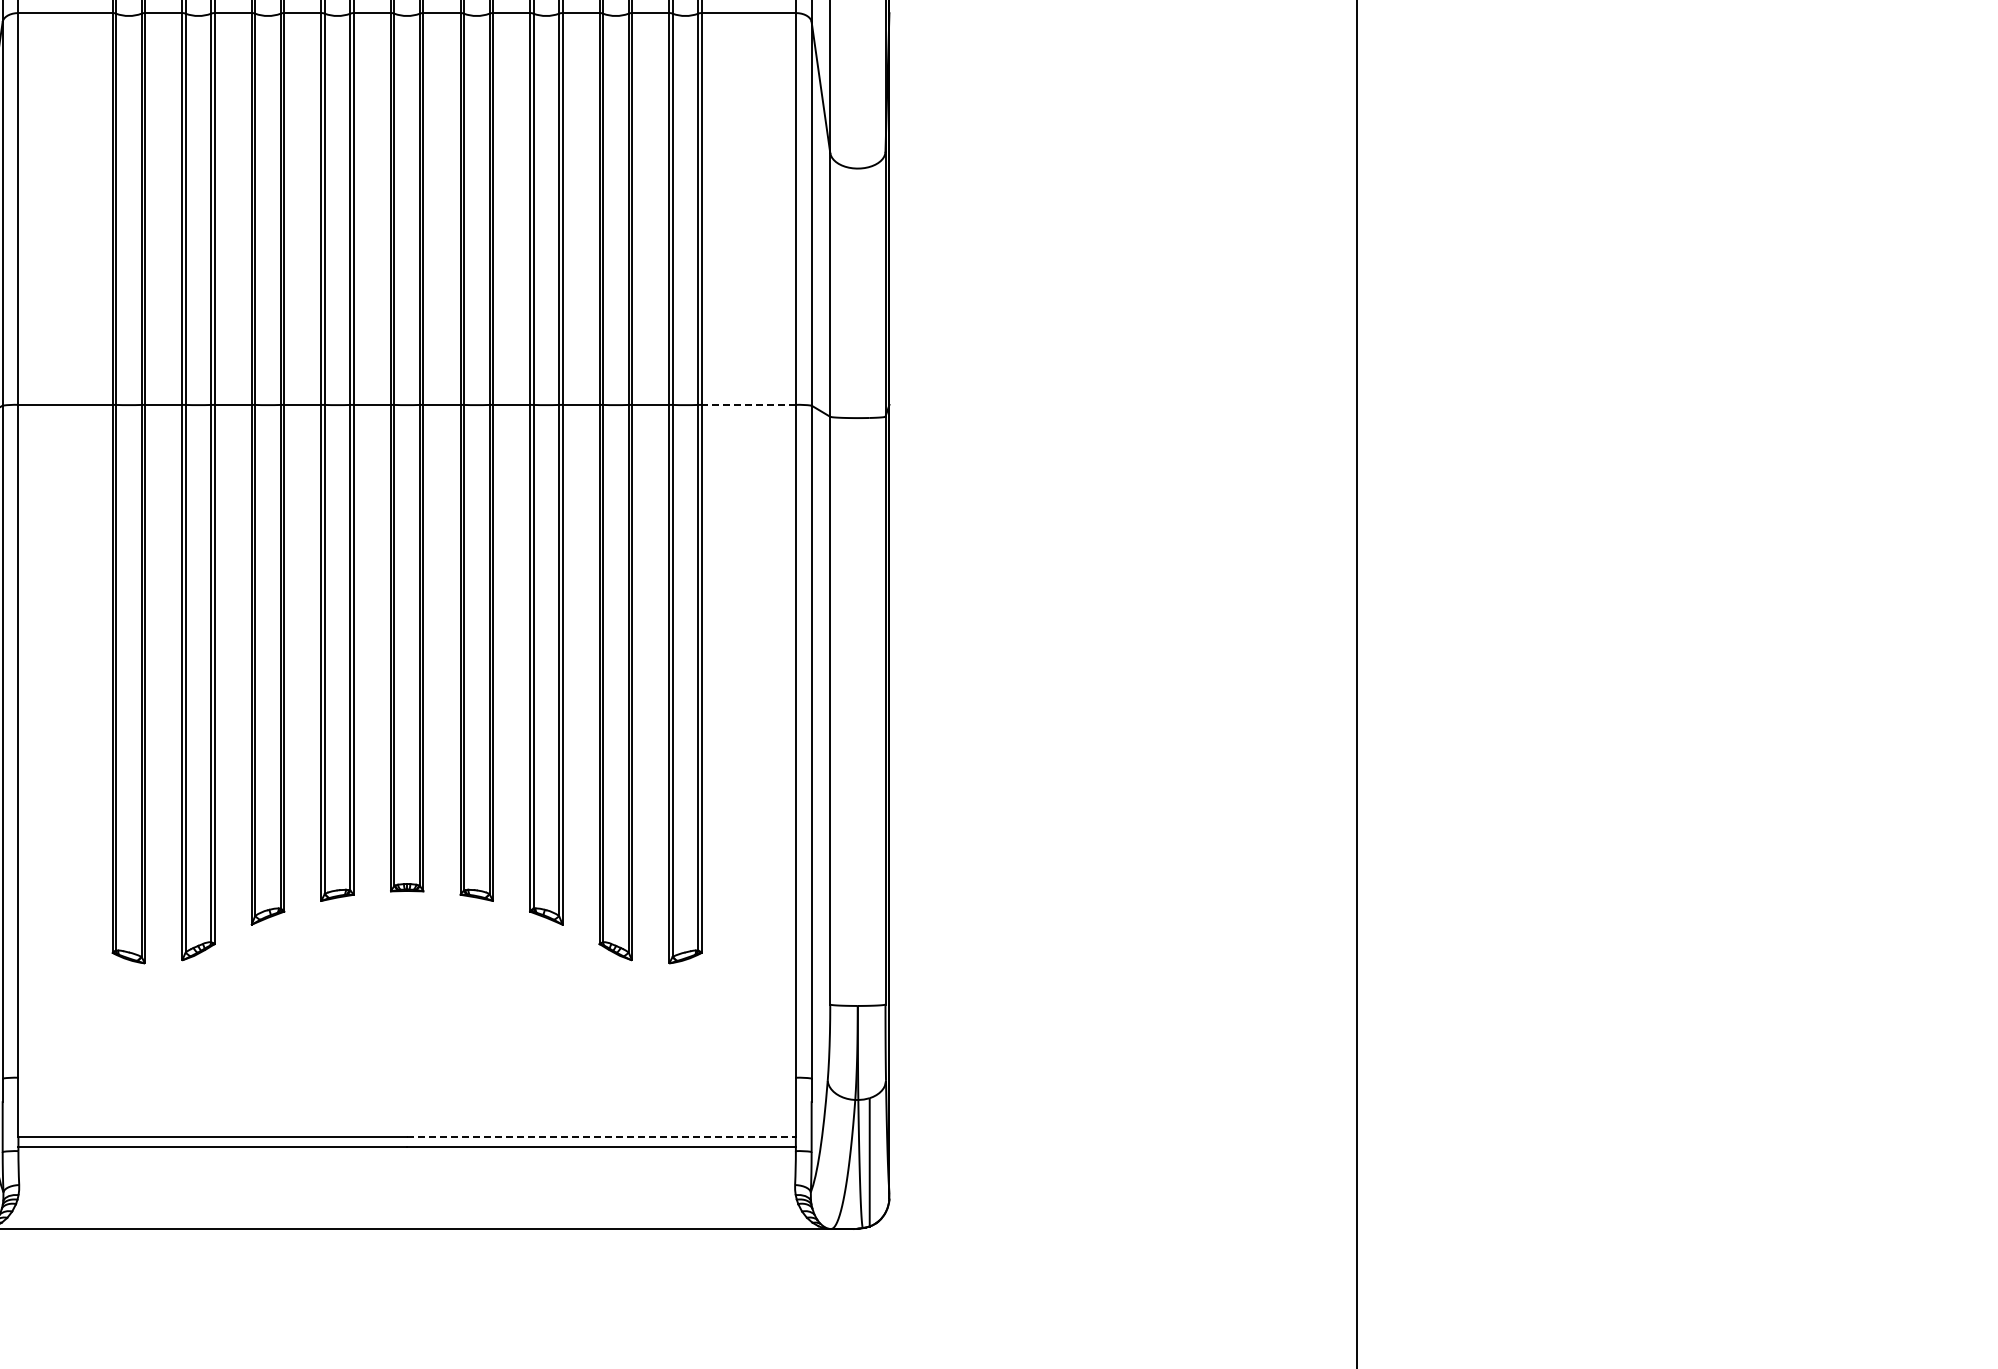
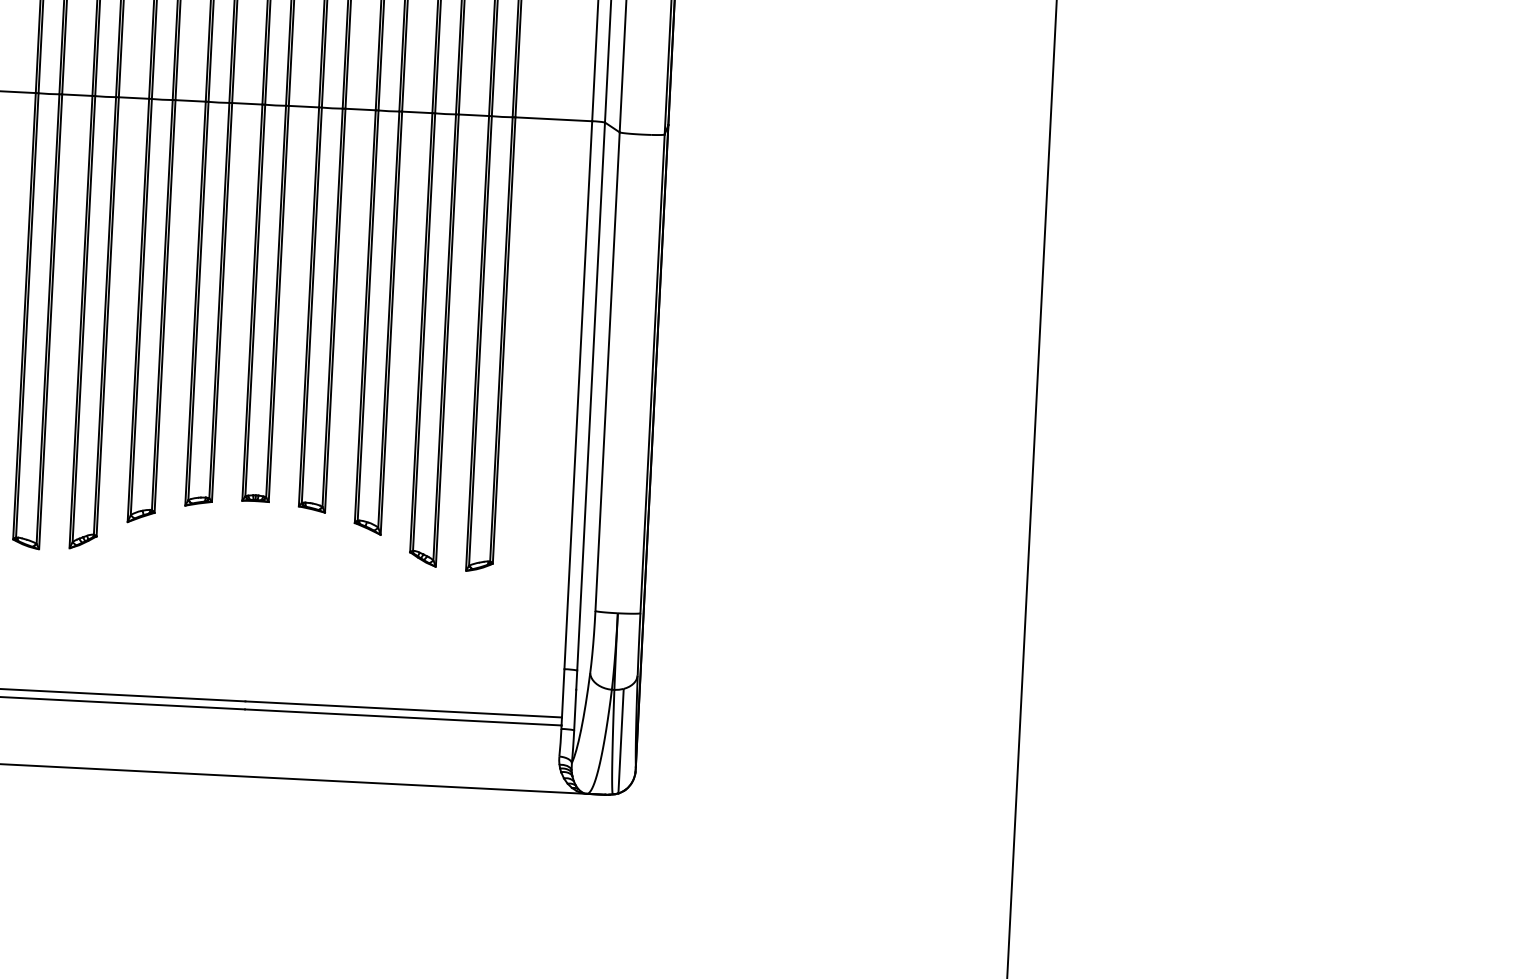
line: (748, 404) -> (553, 118), dashed -> solid
line: (602, 1137) -> (404, 709), dashed -> solid

